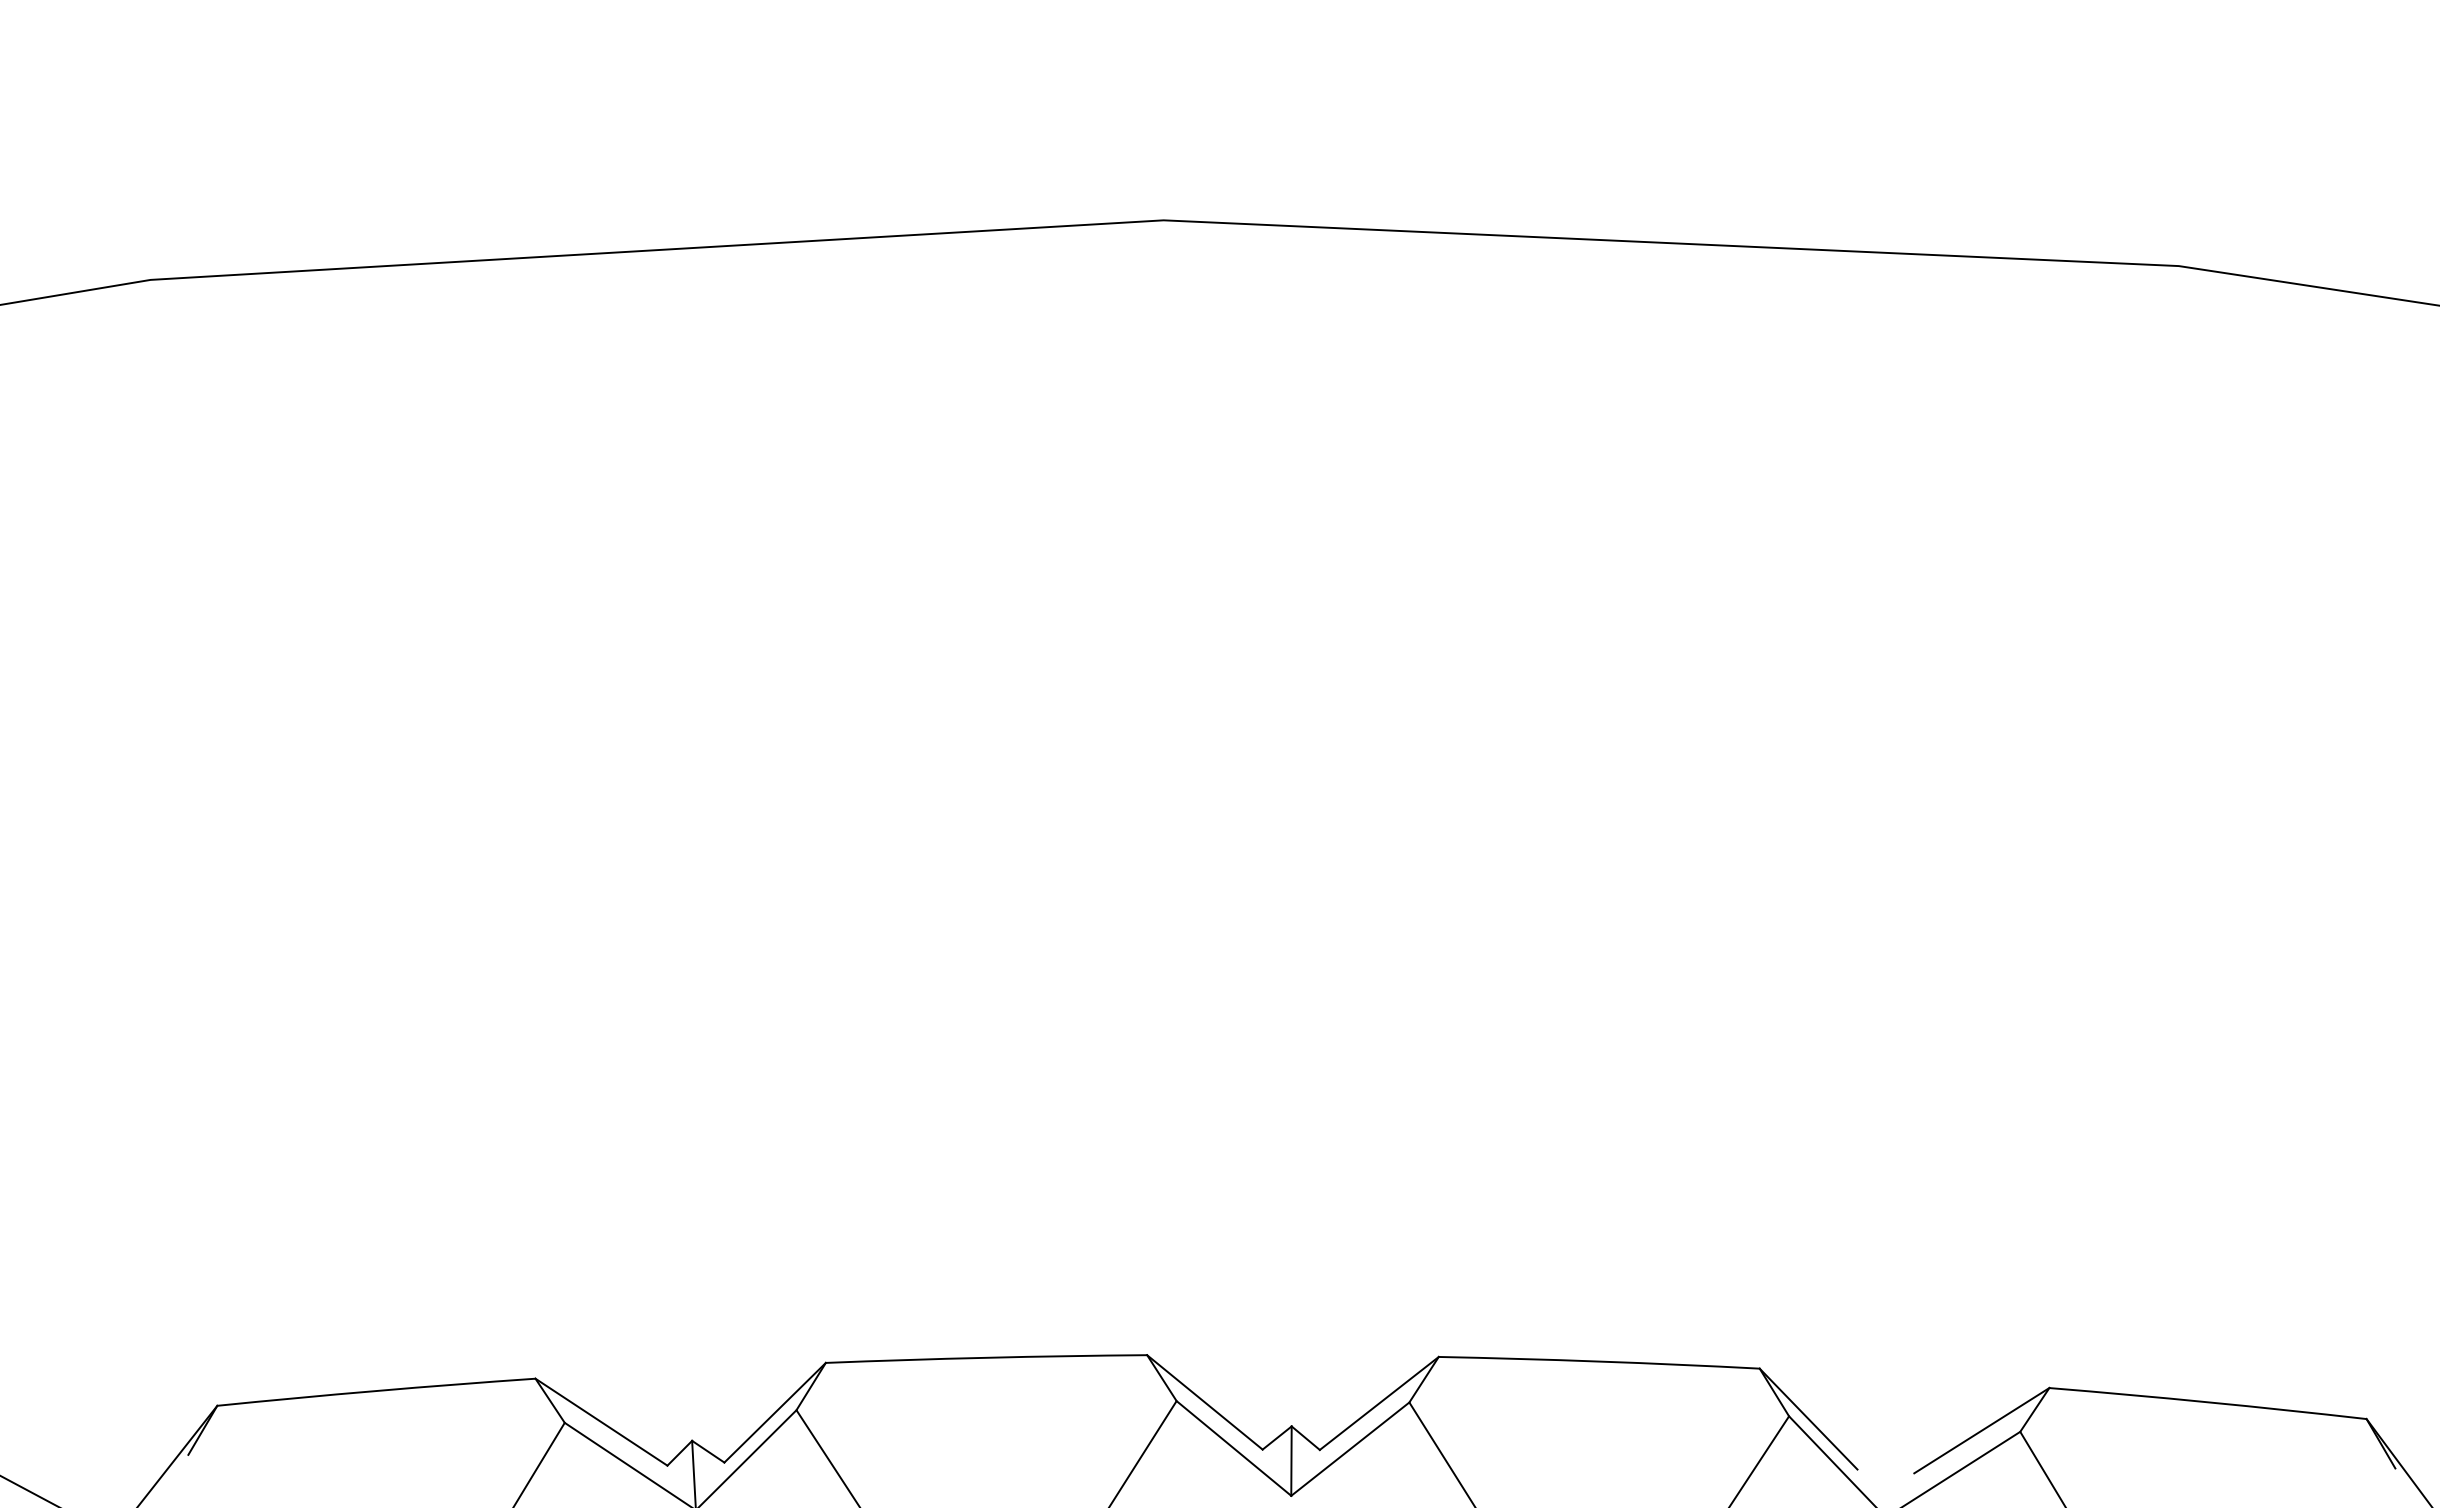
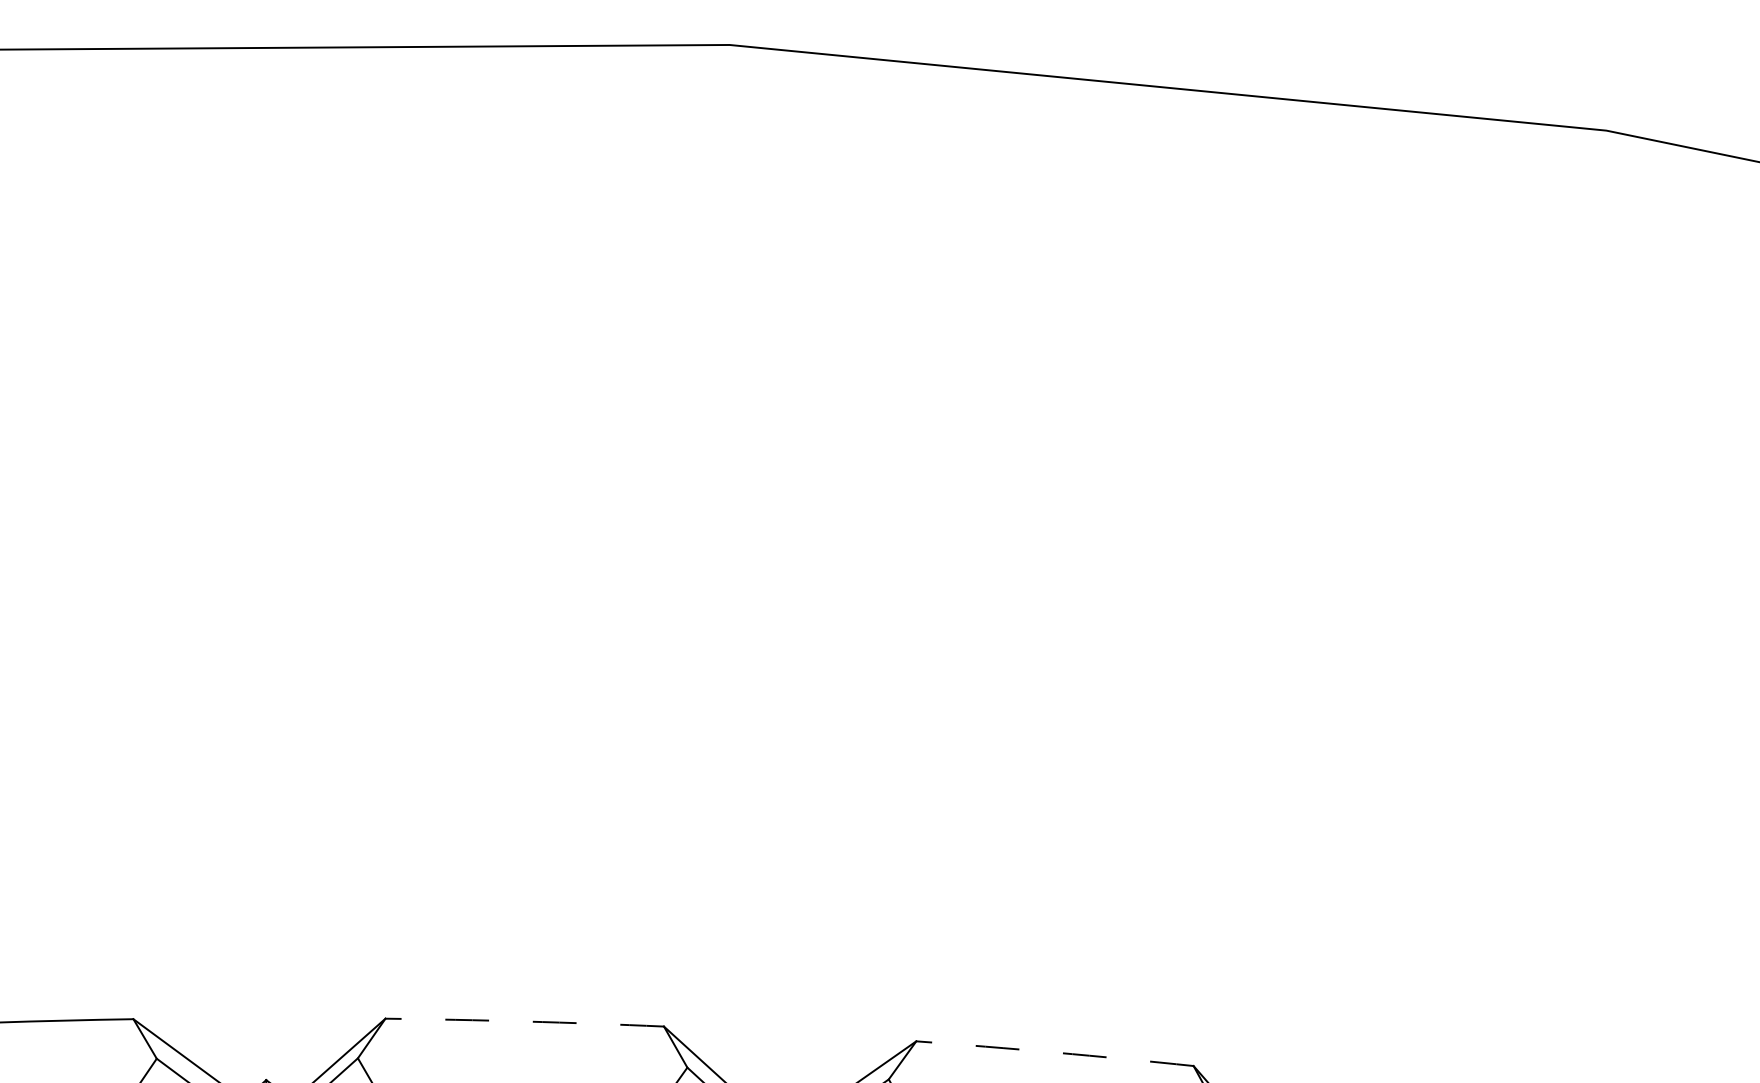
arc: (986, 1357) -> (524, 1021), solid -> dashed
arc: (1599, 1361) -> (1055, 1052), solid -> dashed

